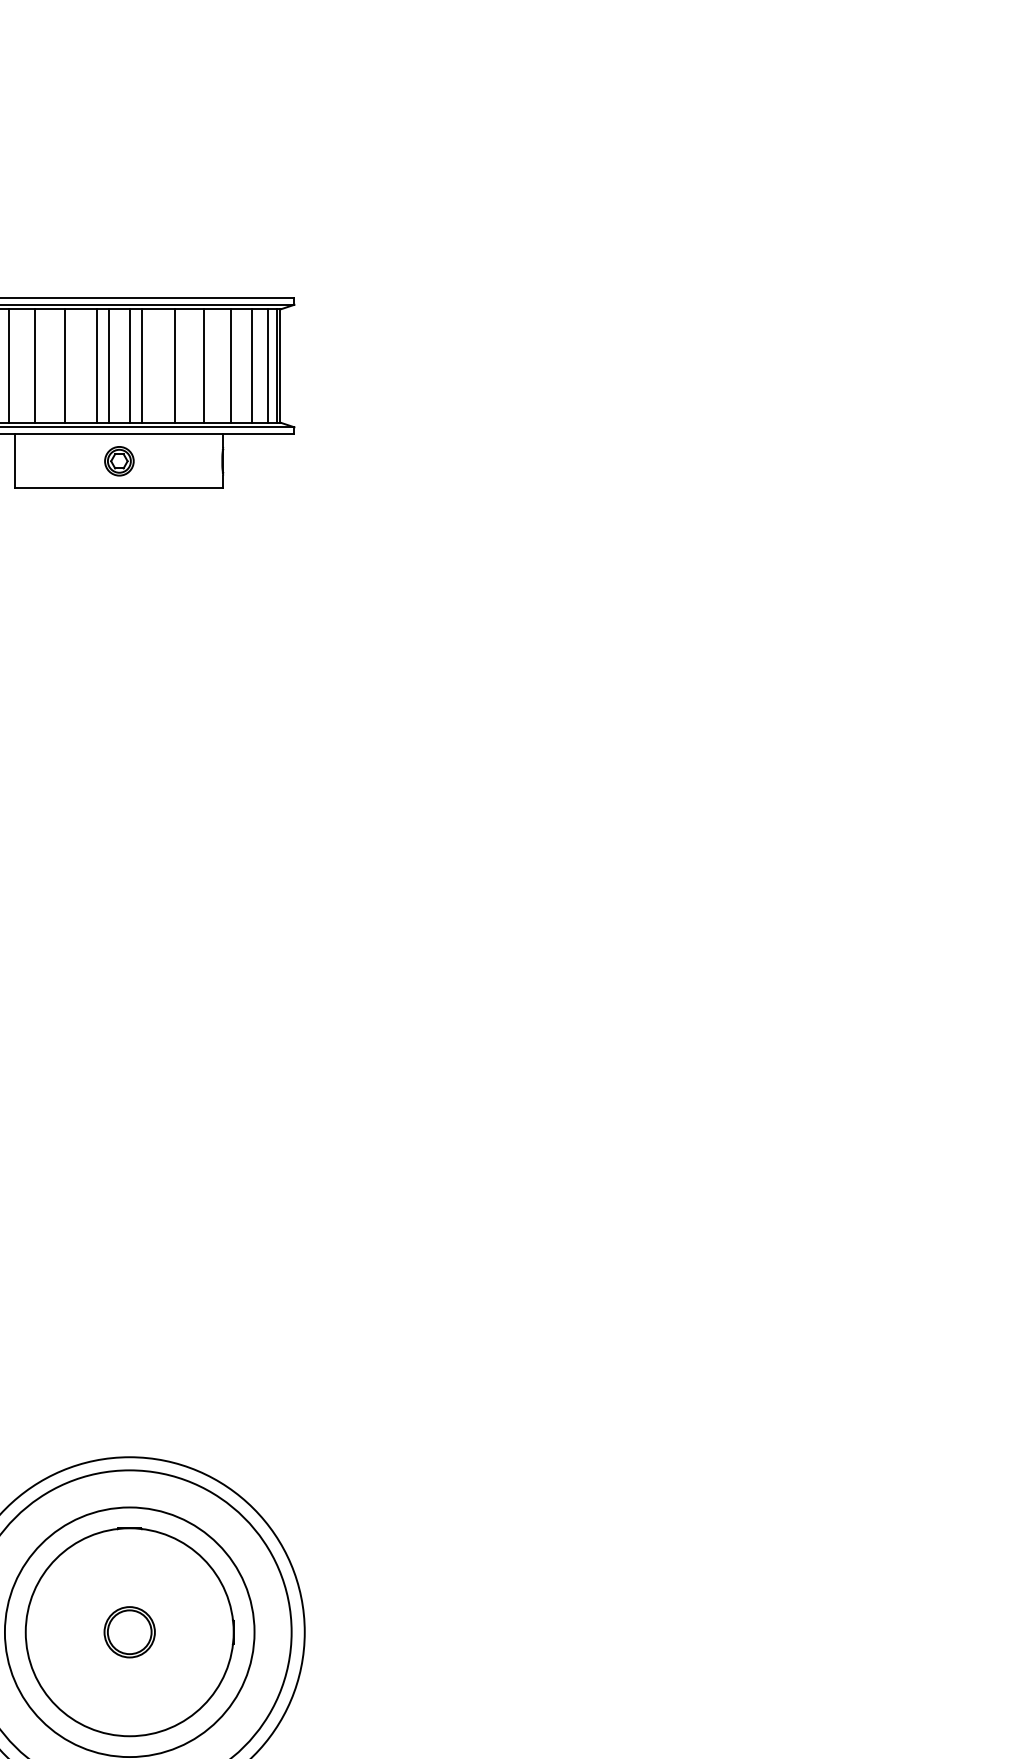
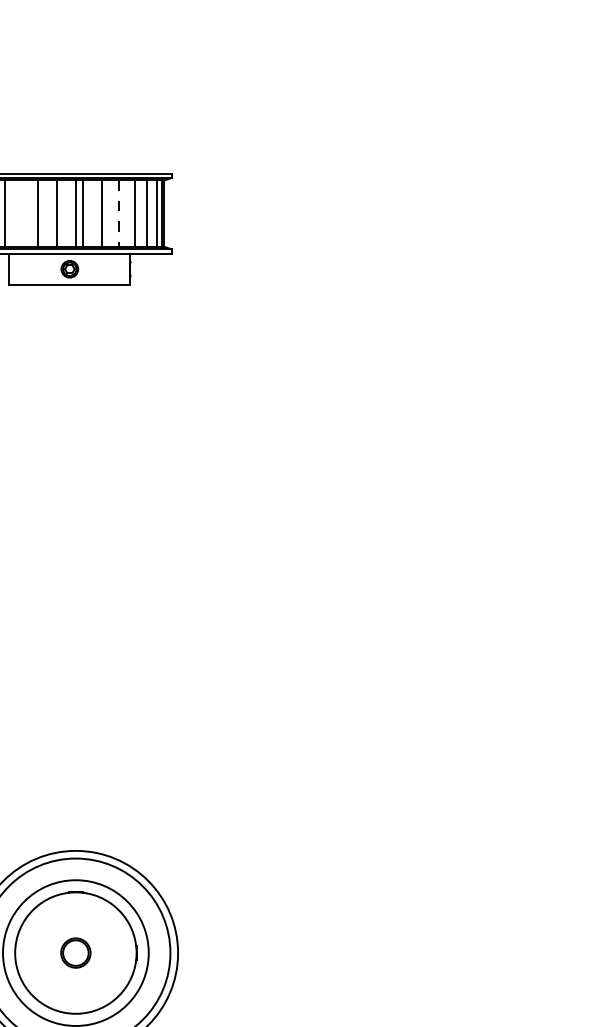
line: (34, 365) -> (20, 213), removed
line: (110, 365) -> (64, 213), removed
line: (204, 367) -> (119, 214), solid -> dashed

